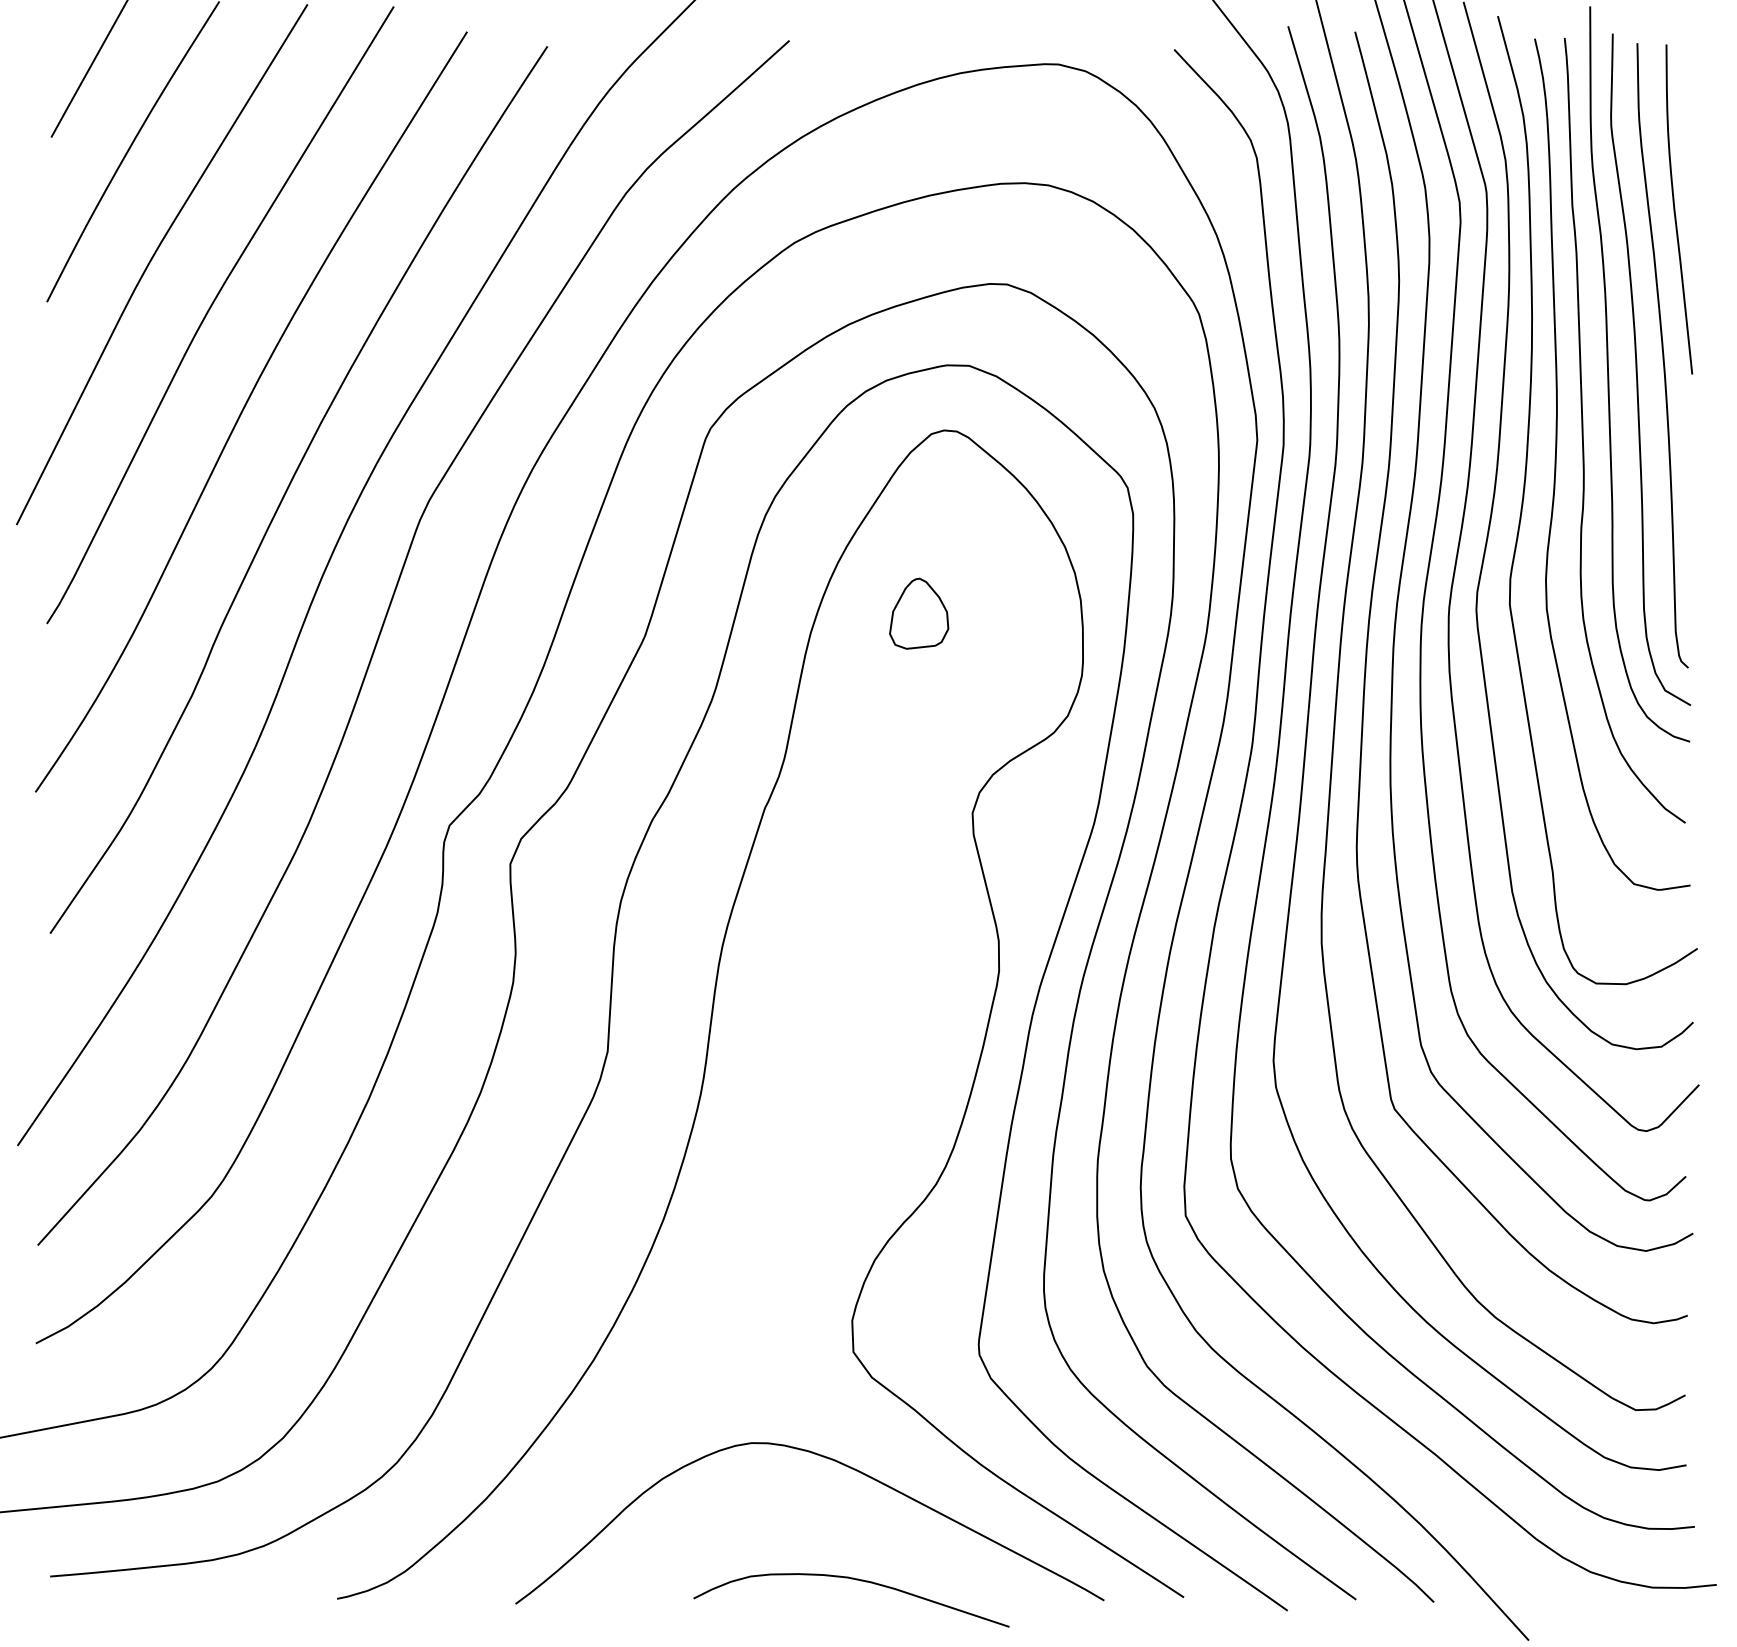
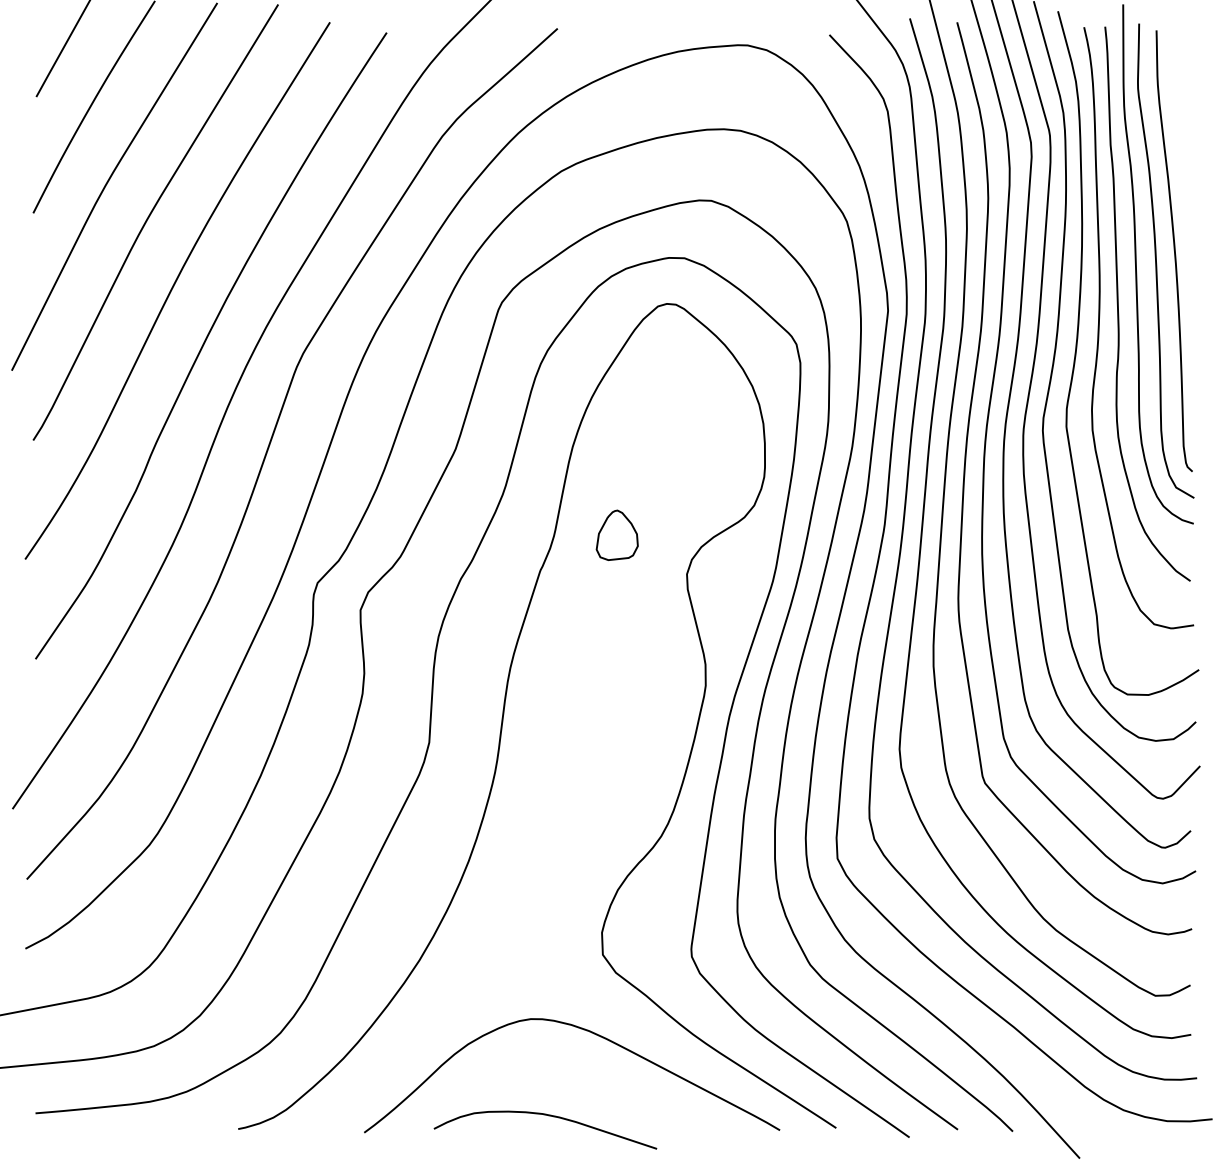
curve: (1675, 208) -> (1183, 147), removed
part: (918, 612) -> (616, 534), moved
curve: (855, 1581) -> (548, 1116), moved

